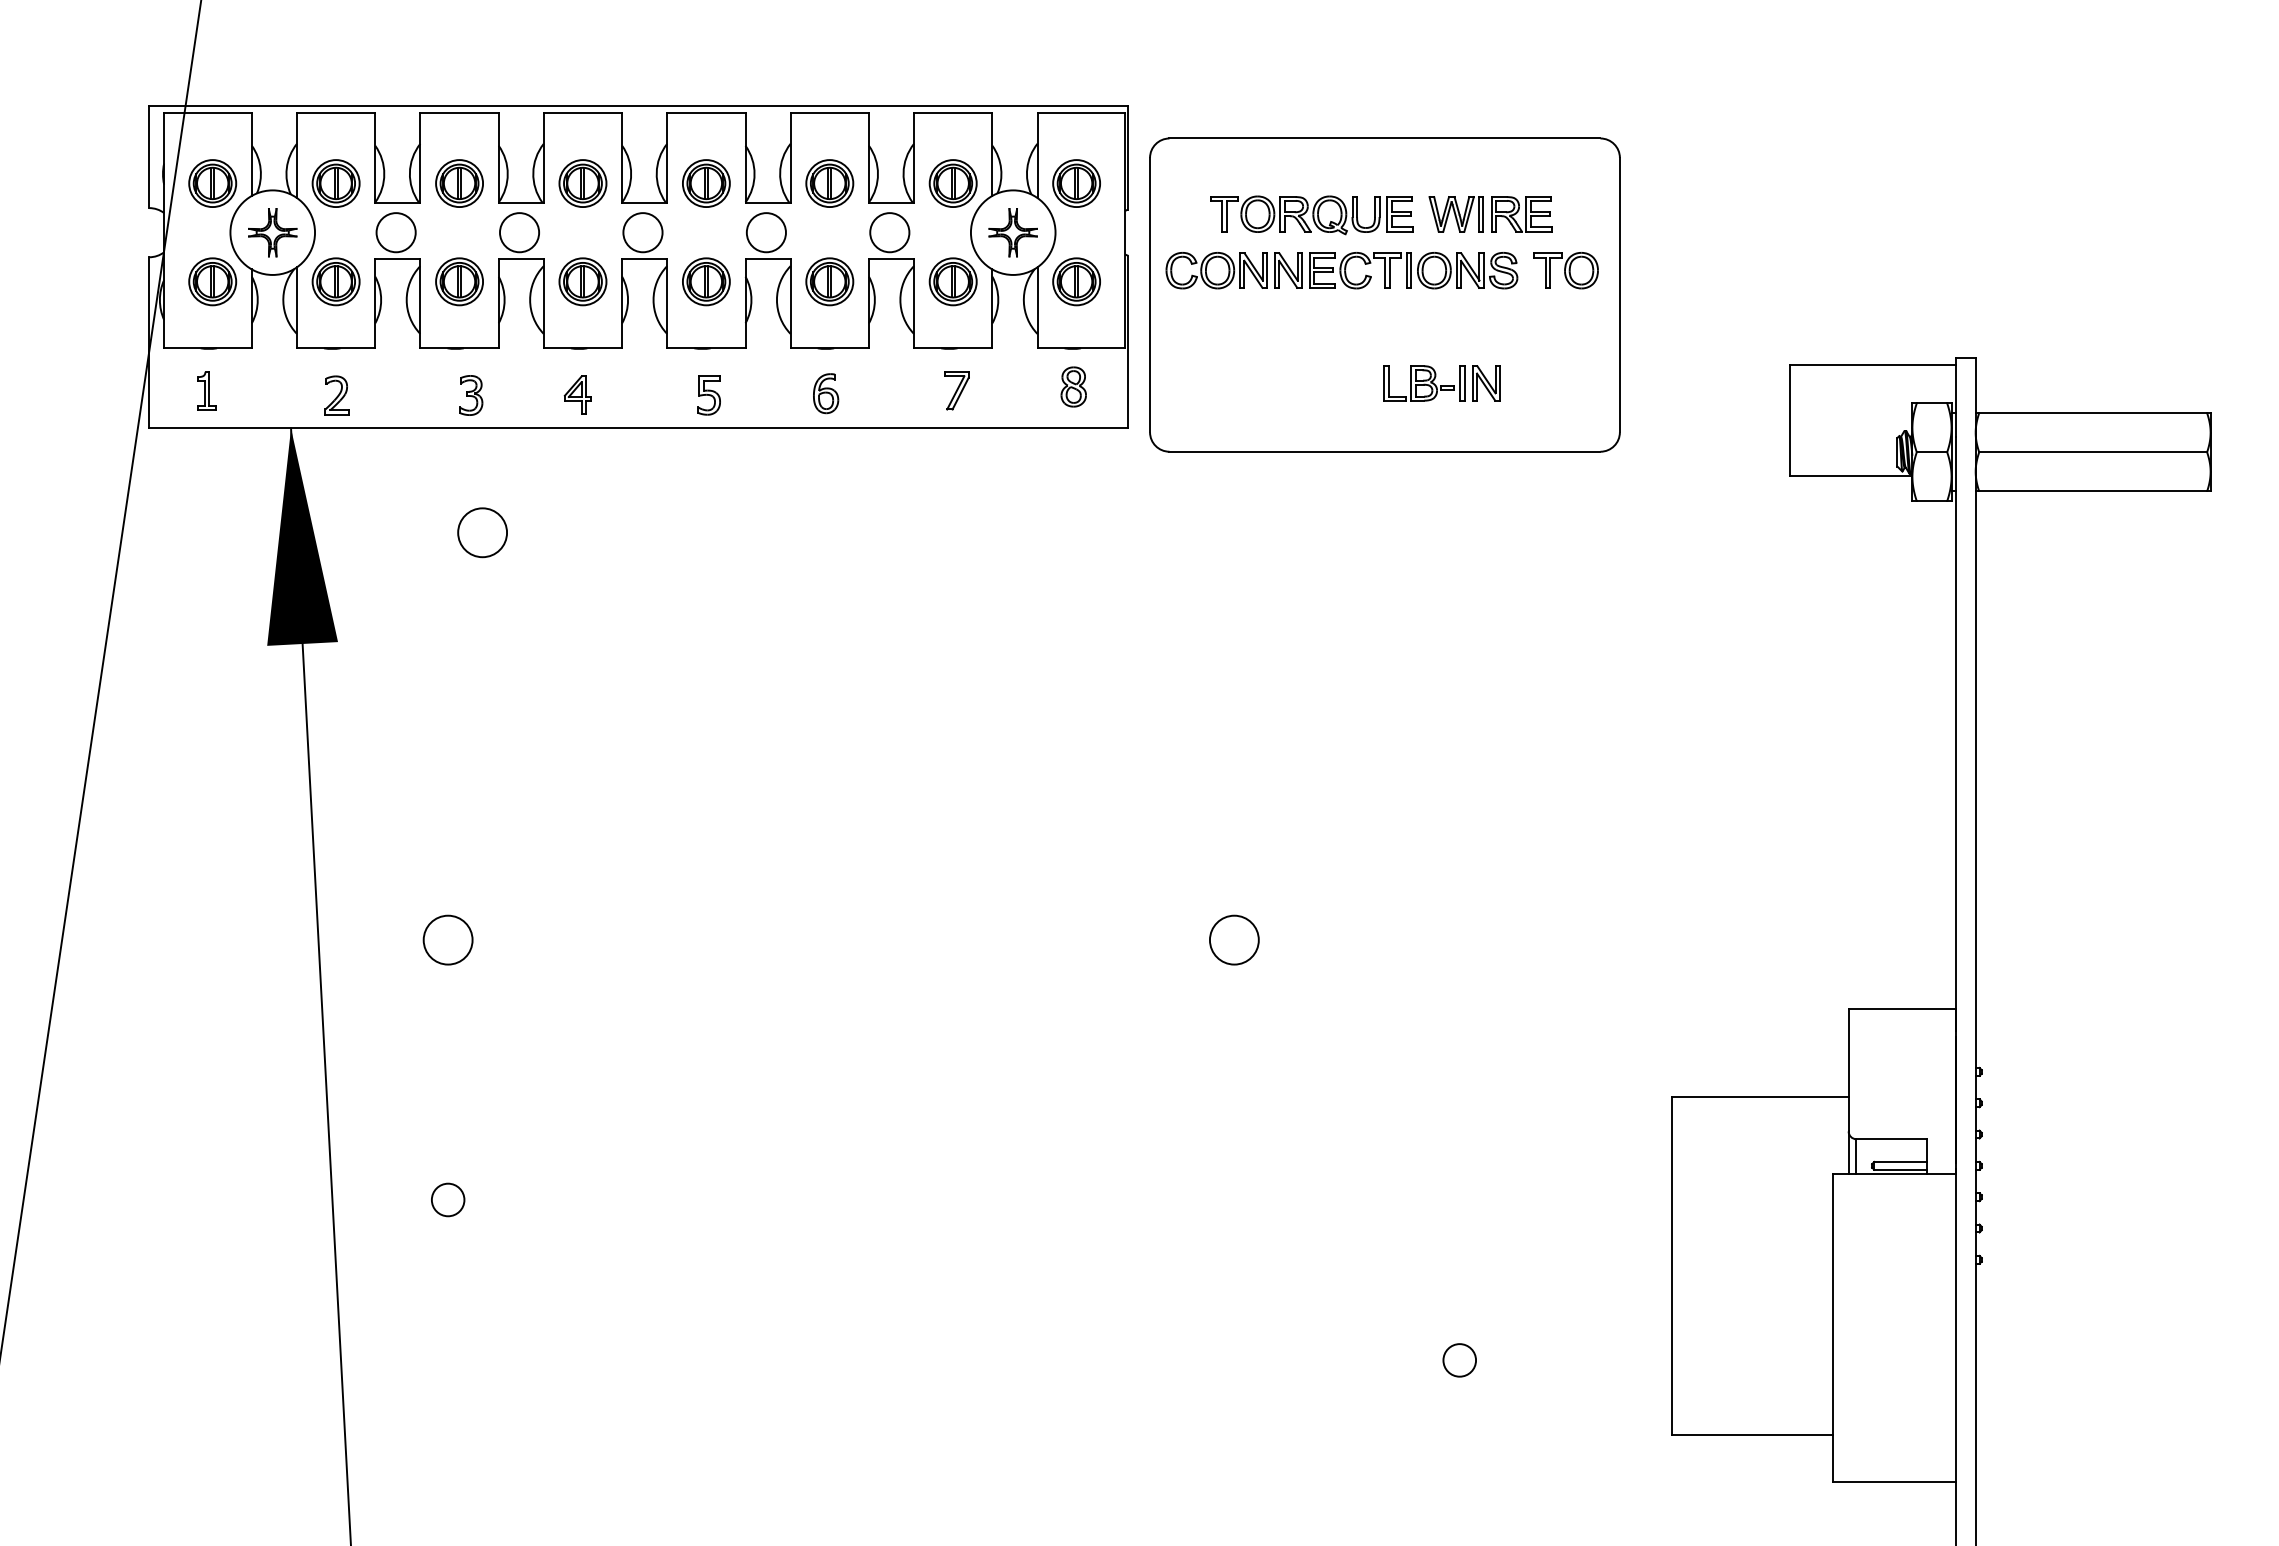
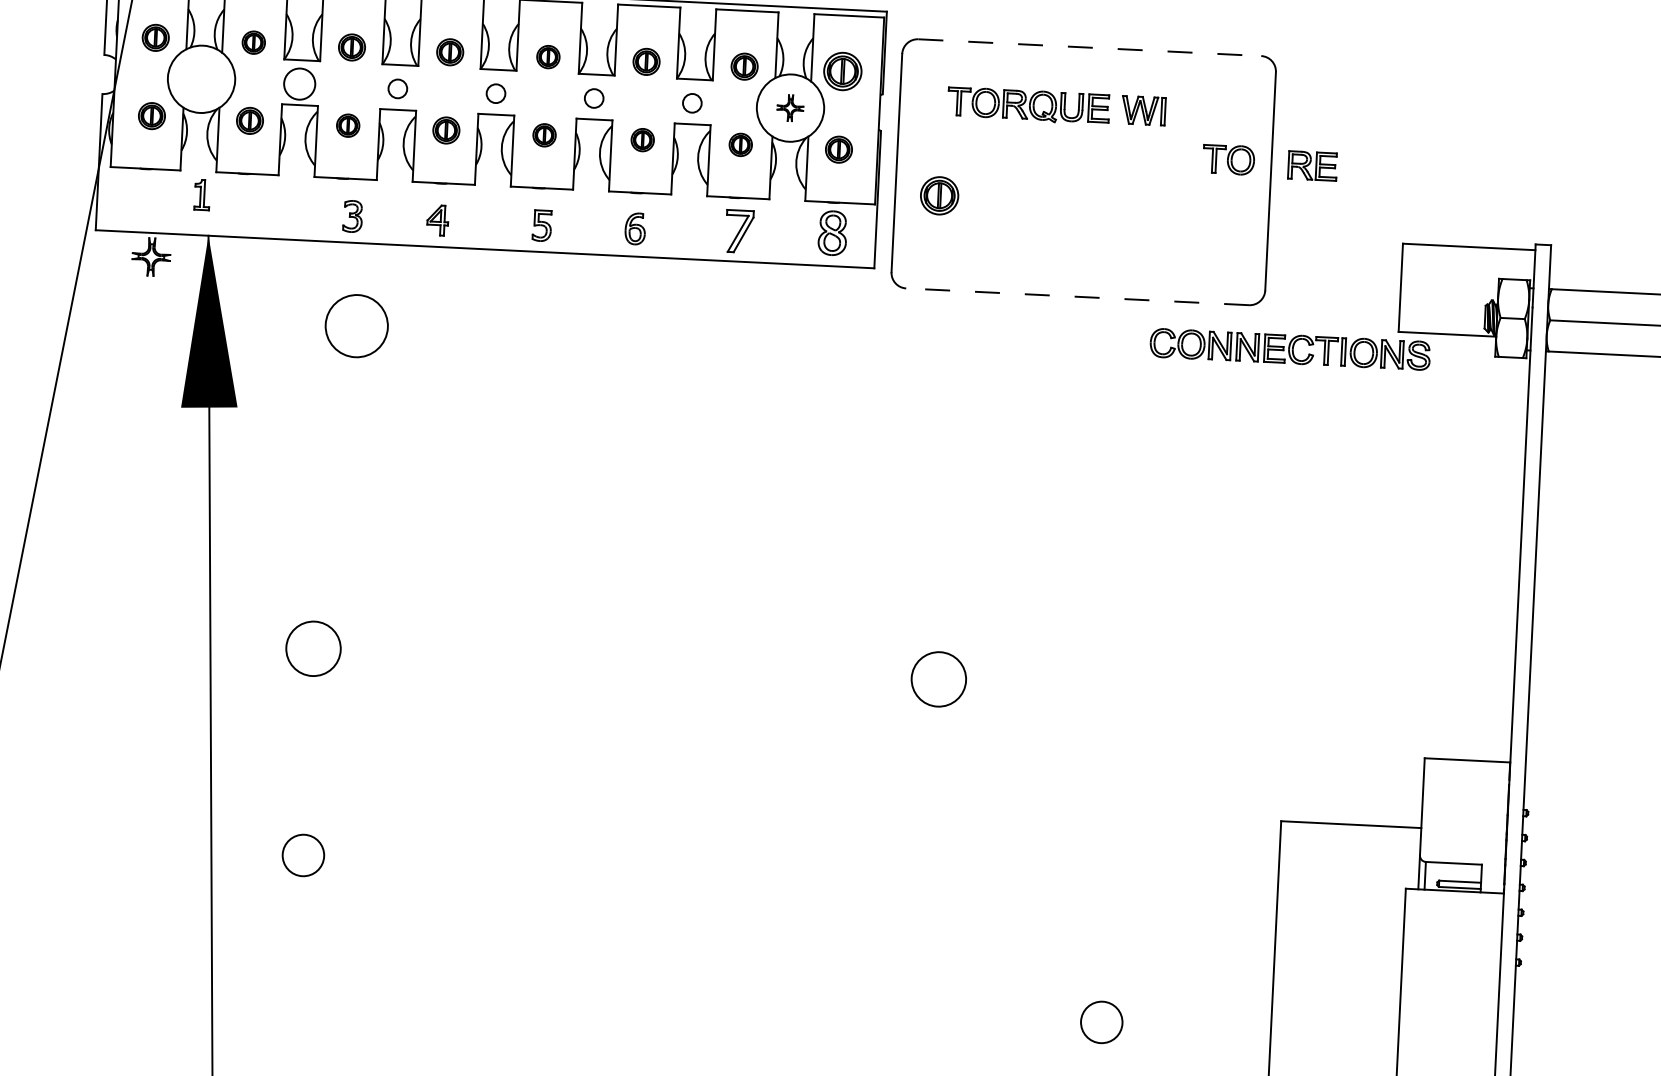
line: (1384, 138) -> (1089, 47), solid -> dashed
part: (212, 183) -> (155, 37), size x0.7
part: (335, 183) -> (253, 42), size x0.6
part: (459, 183) -> (352, 47), size x0.7
part: (582, 183) -> (449, 52), size x0.7
part: (706, 183) -> (548, 57), size x0.6
part: (829, 183) -> (646, 61), size x0.7
part: (952, 183) -> (744, 66), size x0.7
part: (1521, 214) -> (1312, 166), moved
part: (272, 232) -> (151, 256), moved
circle: (519, 232) -> (397, 88), size x0.6
circle: (642, 232) -> (495, 93), size x0.6
circle: (765, 232) -> (593, 98), size x0.6
circle: (889, 232) -> (692, 103), size x0.6
part: (1012, 232) -> (789, 107), size x0.7
part: (1341, 270) -> (1289, 349), moved
part: (212, 281) -> (151, 115), size x0.7
part: (335, 281) -> (249, 120), size x0.7
part: (459, 281) -> (348, 125), size x0.6
part: (582, 281) -> (446, 130), size x0.7
part: (706, 281) -> (544, 135), size x0.6
part: (829, 281) -> (642, 139), size x0.6
part: (952, 281) -> (740, 144), size x0.6
part: (1076, 281) -> (838, 149), size x0.7
part: (1205, 333) -> (939, 195), added
part: (1441, 383) -> (1125, 244), removed
part: (1073, 386) -> (832, 232), size x1.4
part: (206, 390) -> (202, 194), moved
part: (956, 390) -> (739, 231), size x1.4
part: (336, 395) -> (245, 211), removed
line: (1384, 451) -> (1077, 296), solid -> dashed
circle: (482, 532) -> (356, 325), size x1.6
circle: (447, 939) -> (313, 648), size x1.4
circle: (1233, 939) -> (938, 678), size x1.4
circle: (447, 1199) -> (302, 855), size x1.6
circle: (1459, 1360) -> (1101, 1022), size x1.6

